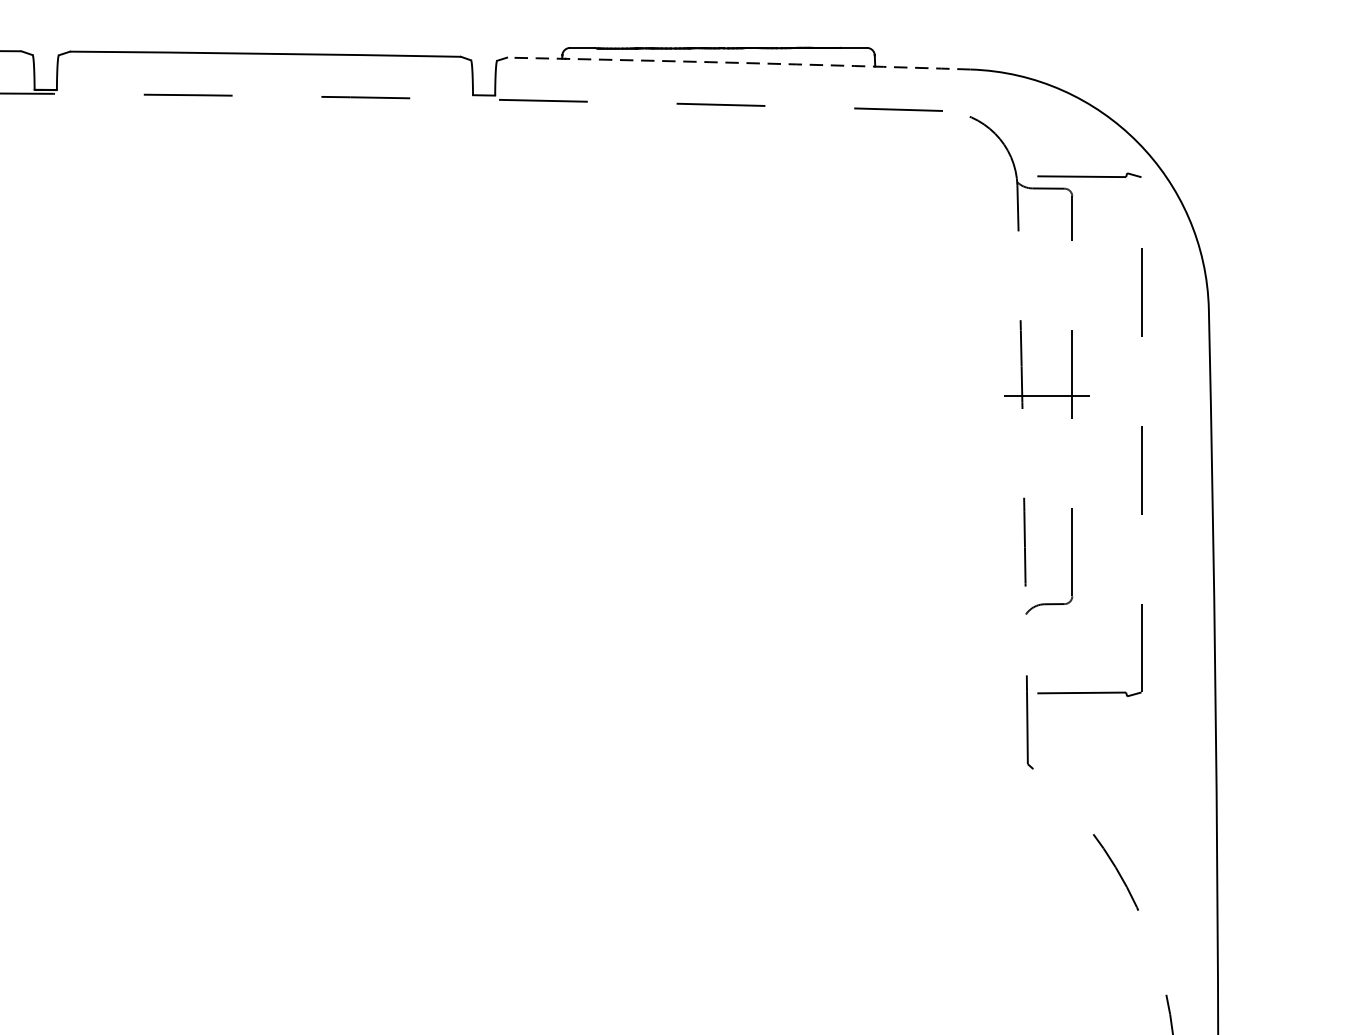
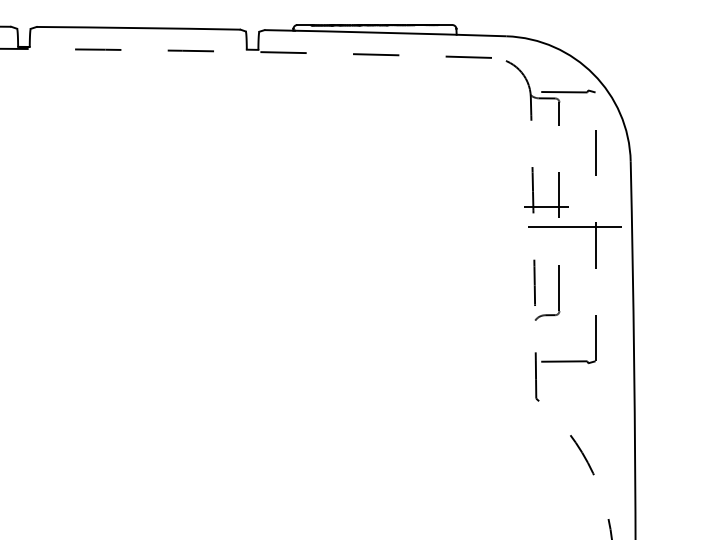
arc: (738, 62) -> (385, 32), dashed -> solid
line: (1101, 434) -> (574, 226), added

